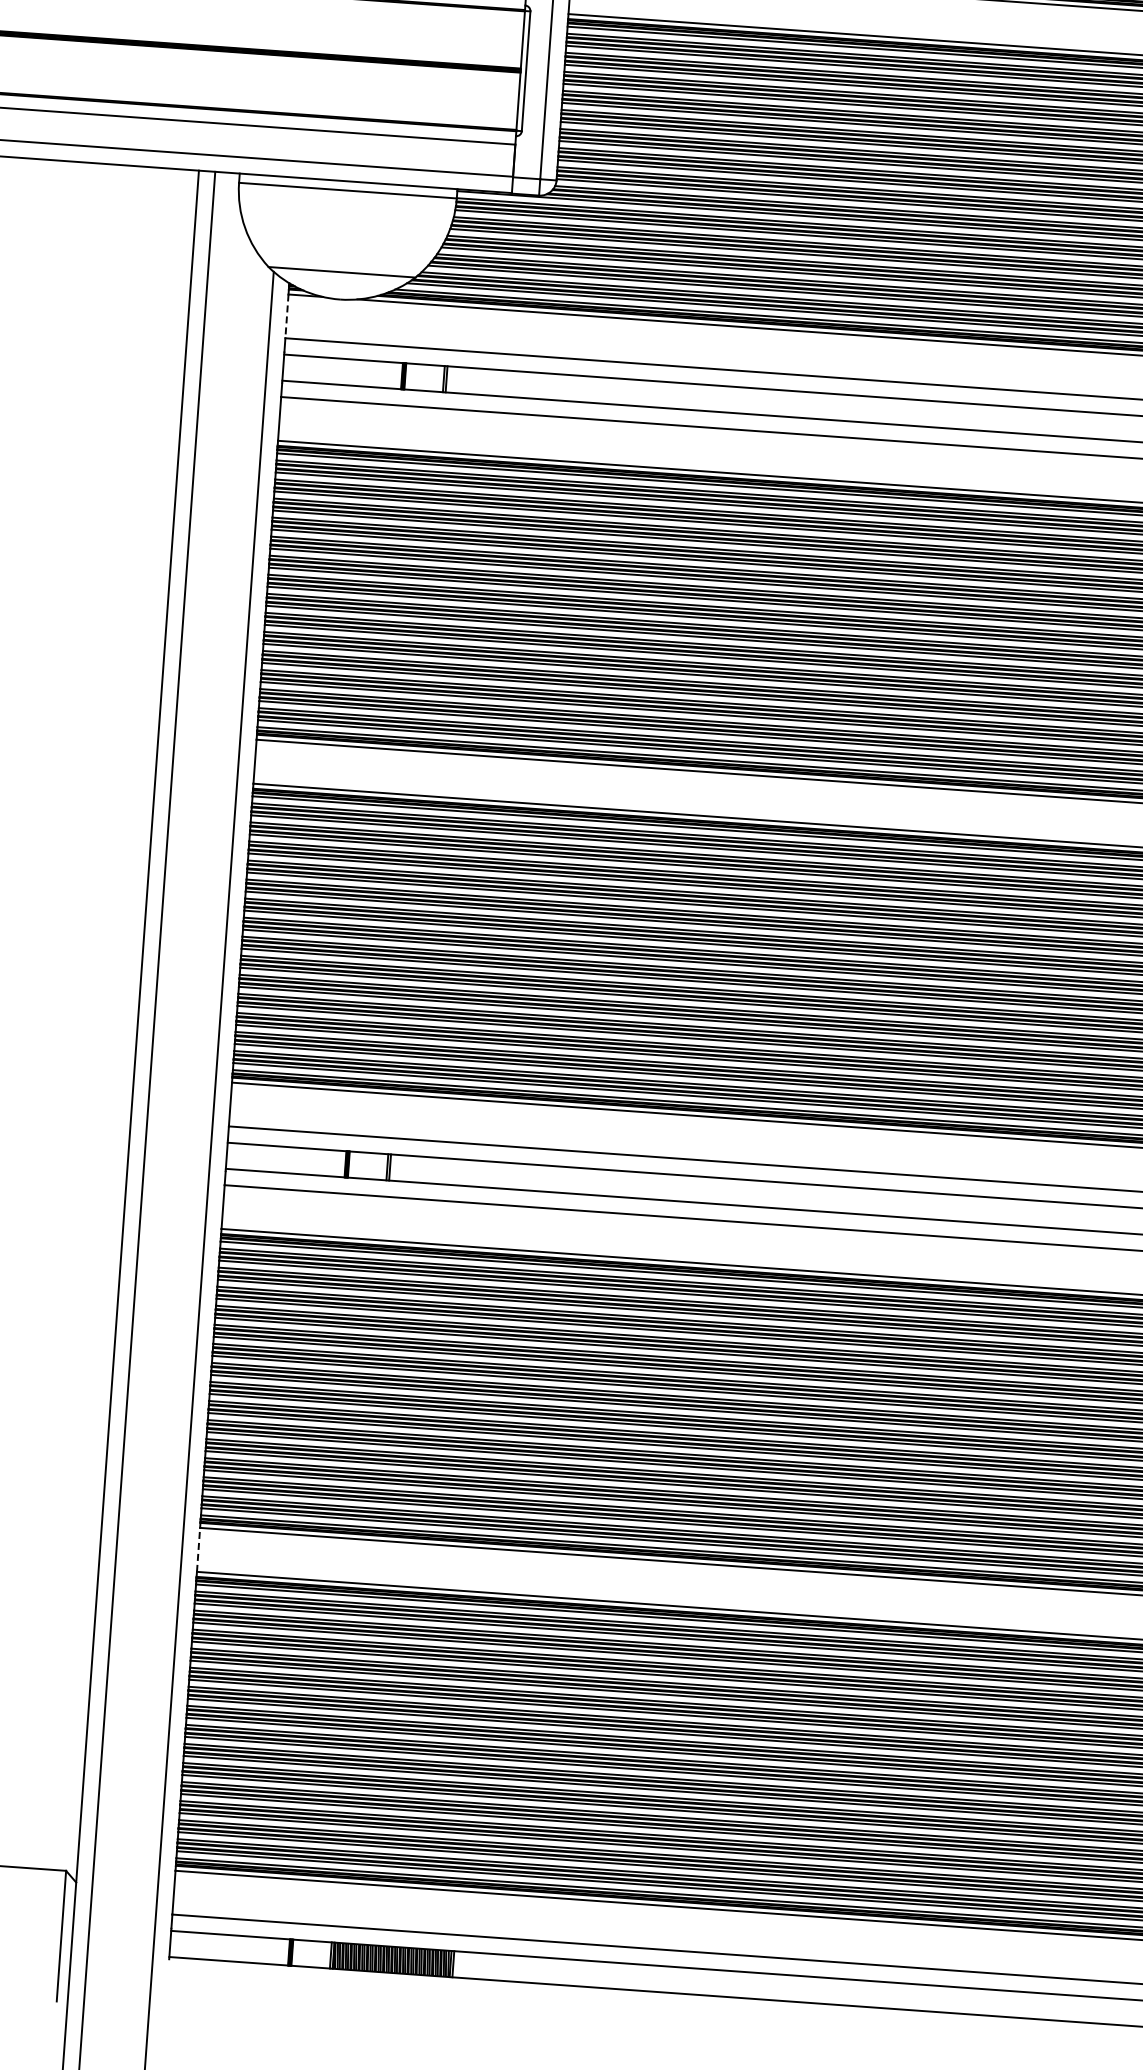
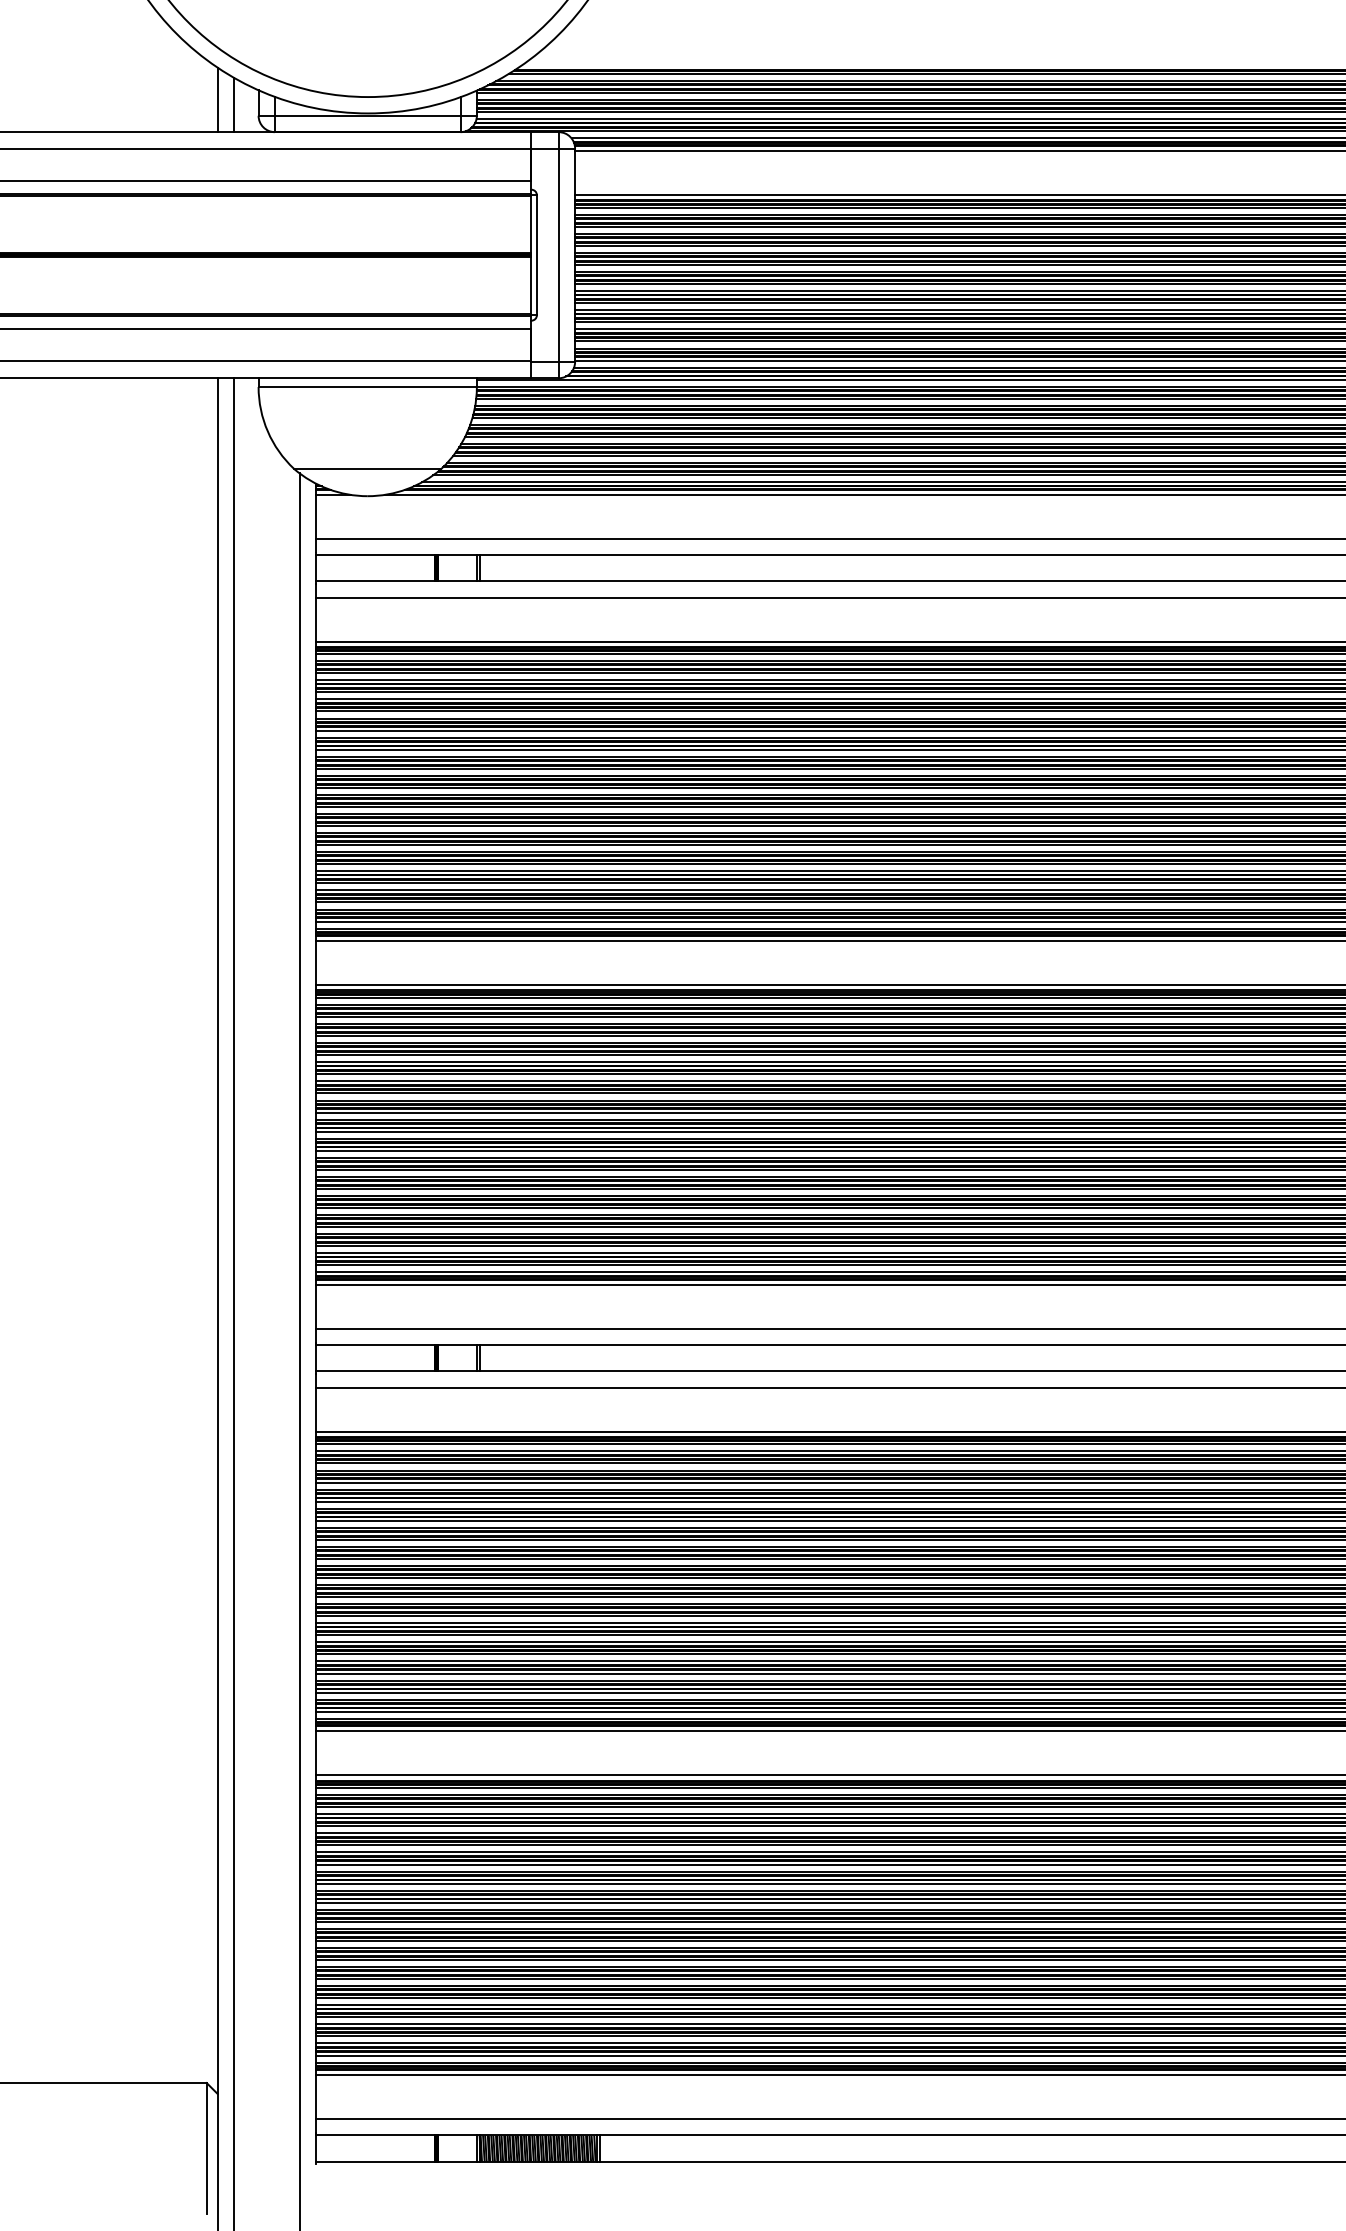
line: (286, 316) -> (315, 516), dashed -> solid
line: (198, 1548) -> (315, 1752), dashed -> solid

